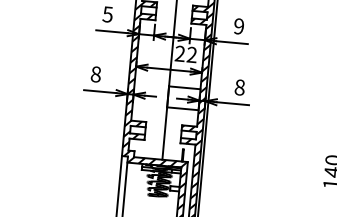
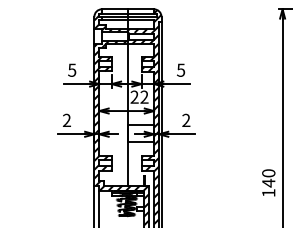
text: (239, 25) -> (181, 69), 9 -> 5
text: (95, 74) -> (66, 120), 8 -> 2
text: (240, 87) -> (186, 120), 8 -> 2

